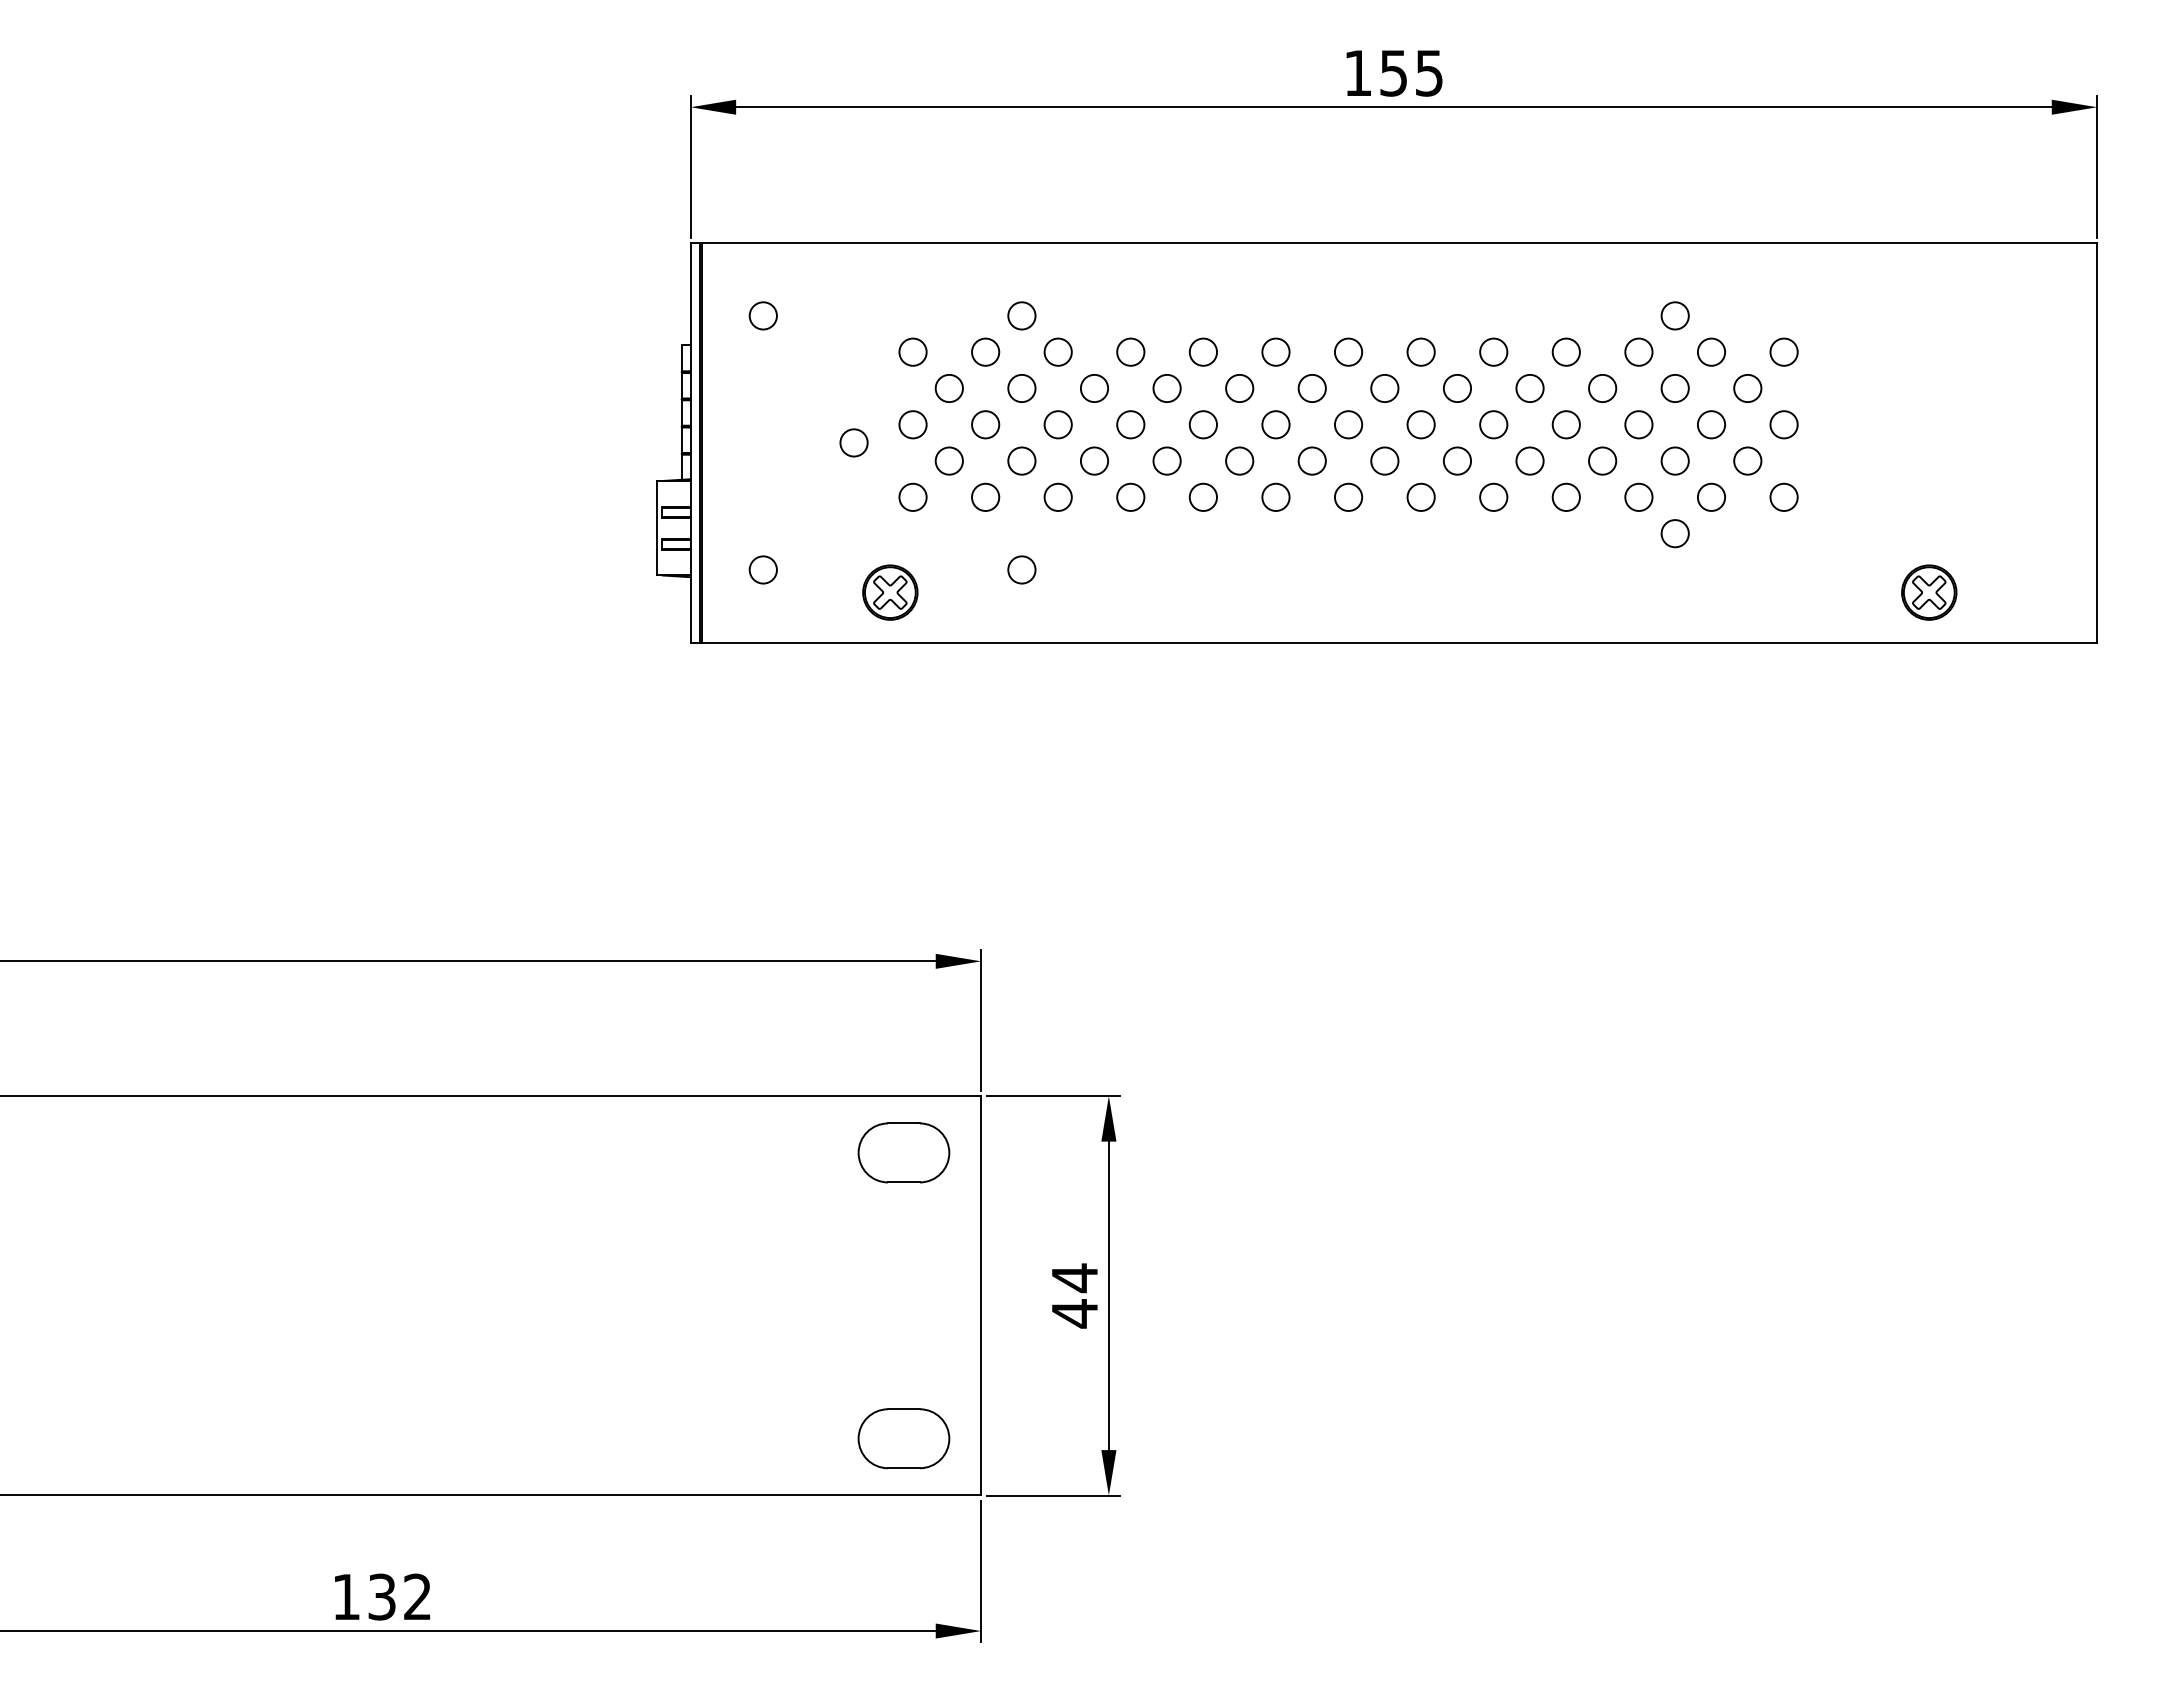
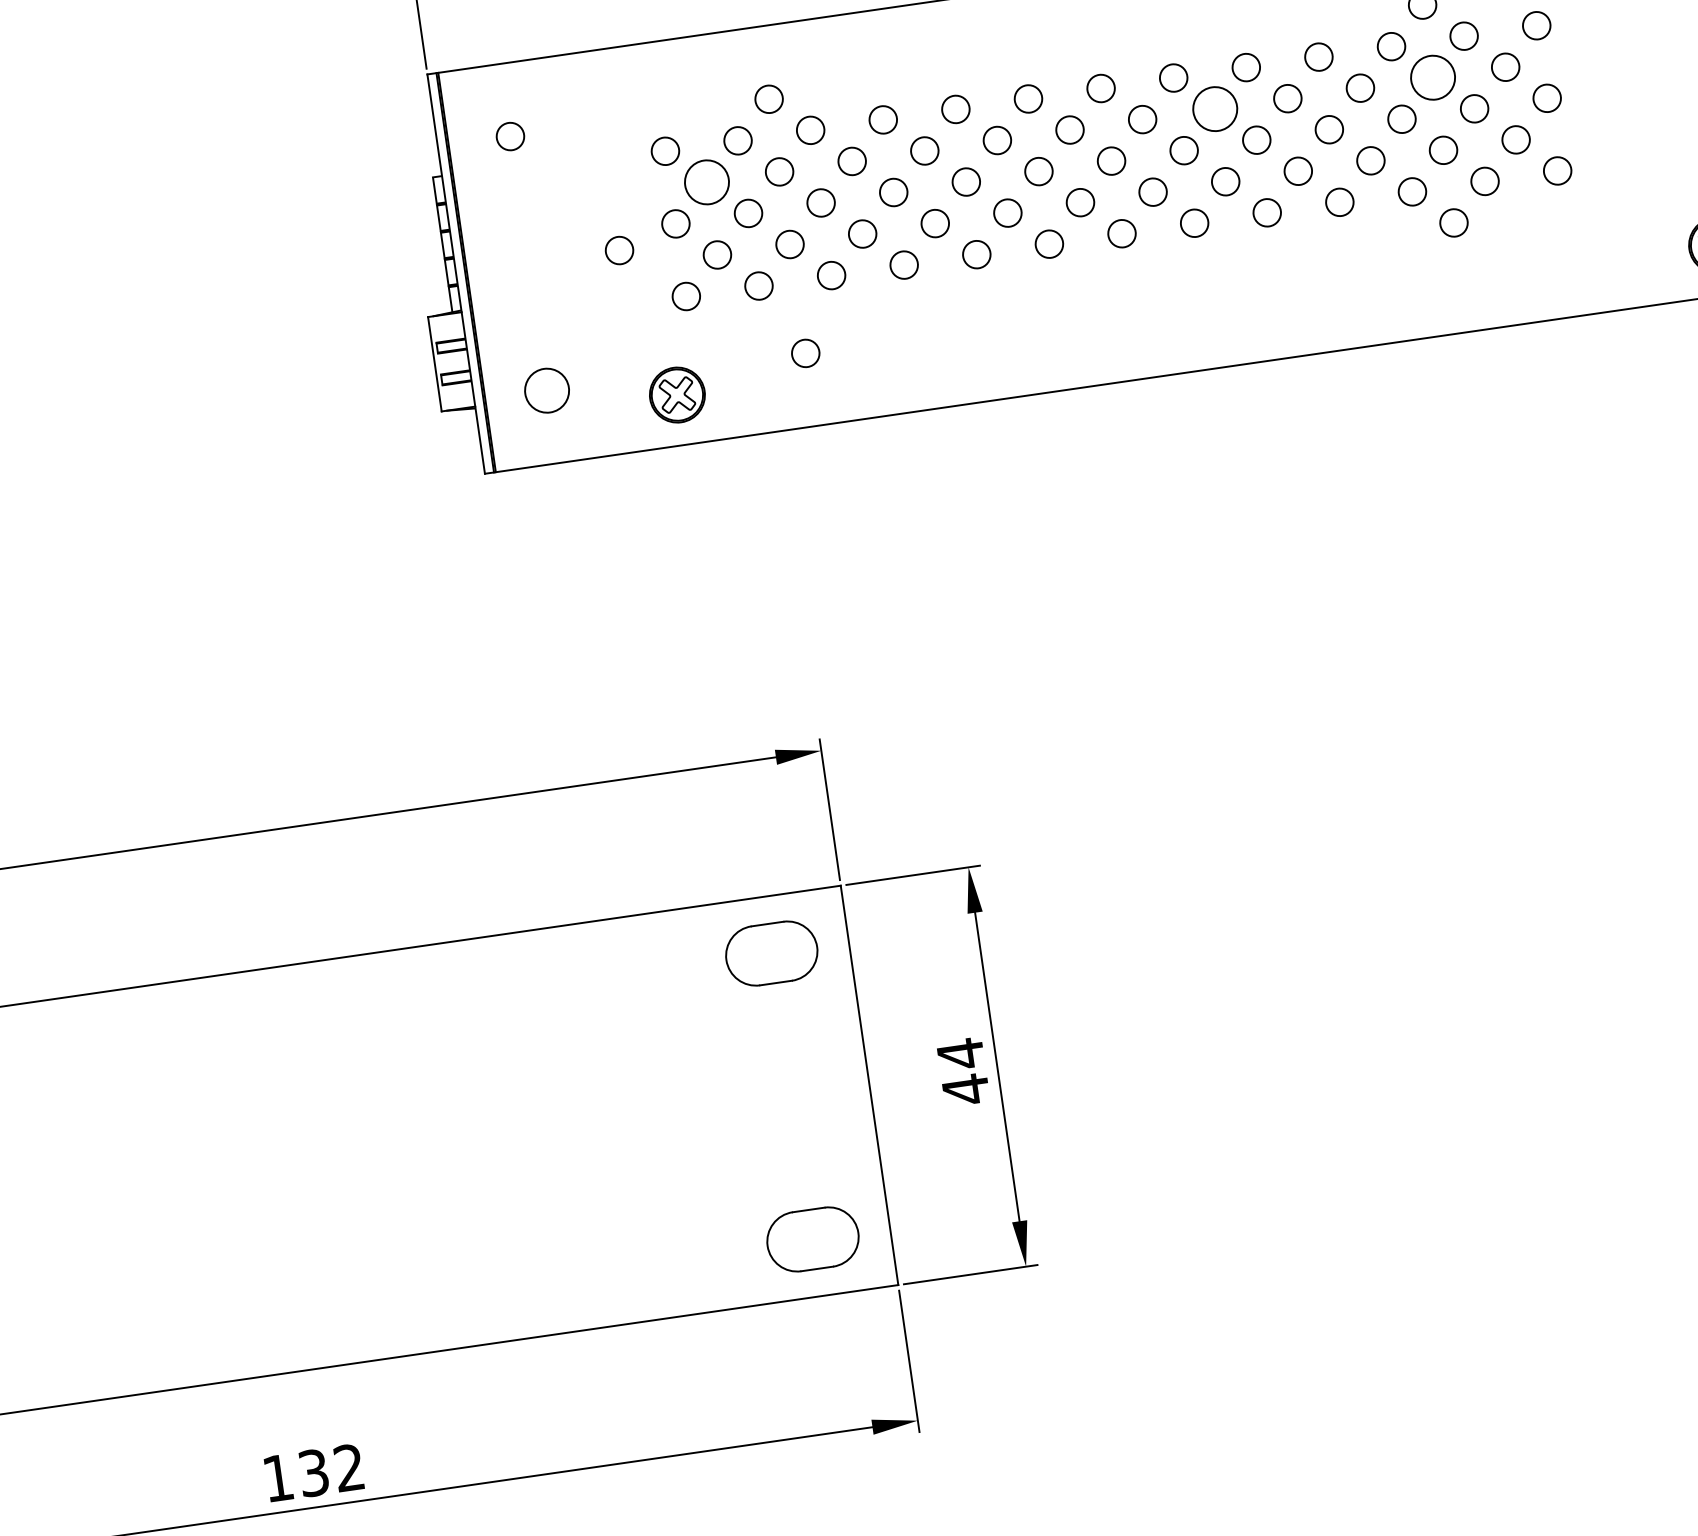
circle: (948, 388) -> (706, 182), size x1.6
circle: (1457, 388) -> (1215, 109), size x1.6
circle: (1674, 388) -> (1432, 77), size x1.6
circle: (762, 569) -> (546, 390), size x1.6

